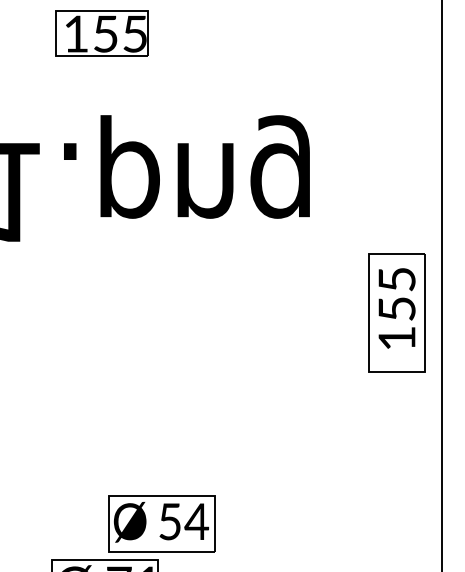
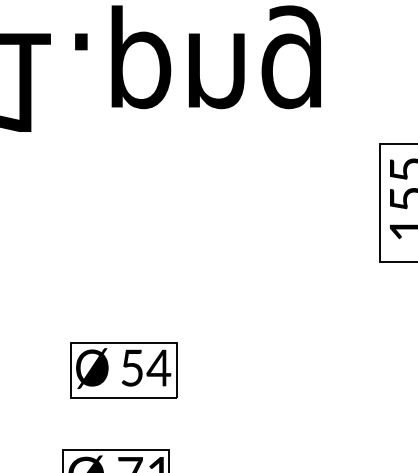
part: (161, 523) -> (123, 369), moved

